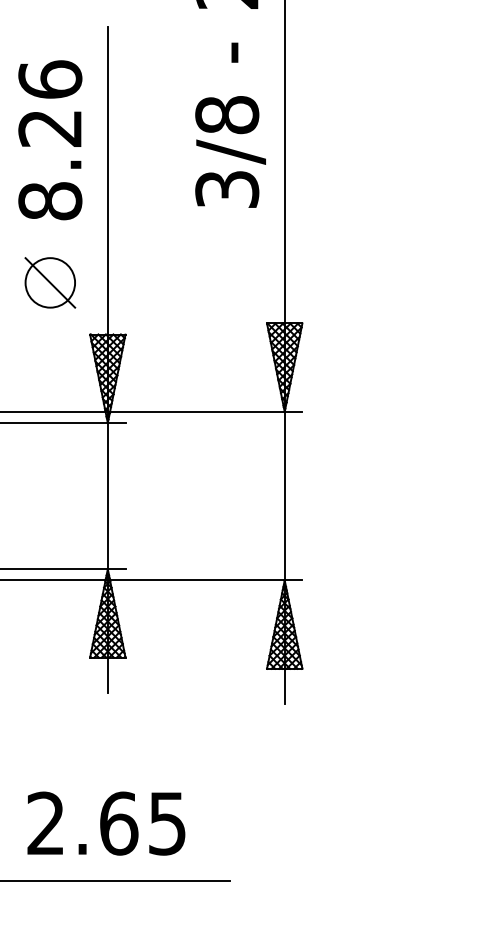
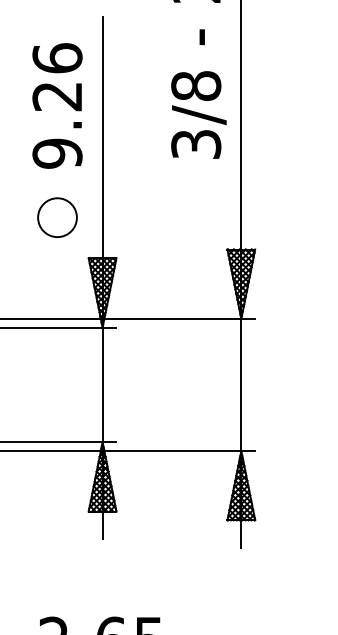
text: (50, 201) -> (57, 153), 8.26 -> 9.26
line: (50, 282) -> (57, 217), removed

